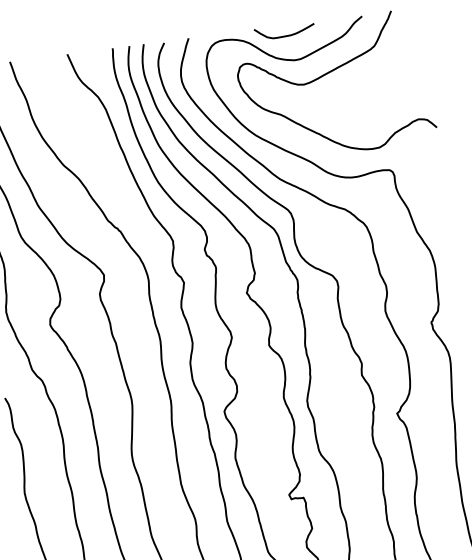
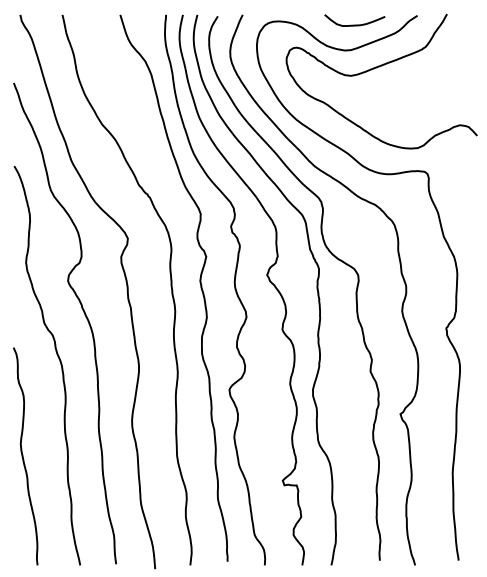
curve: (284, 35) -> (354, 24), moved

